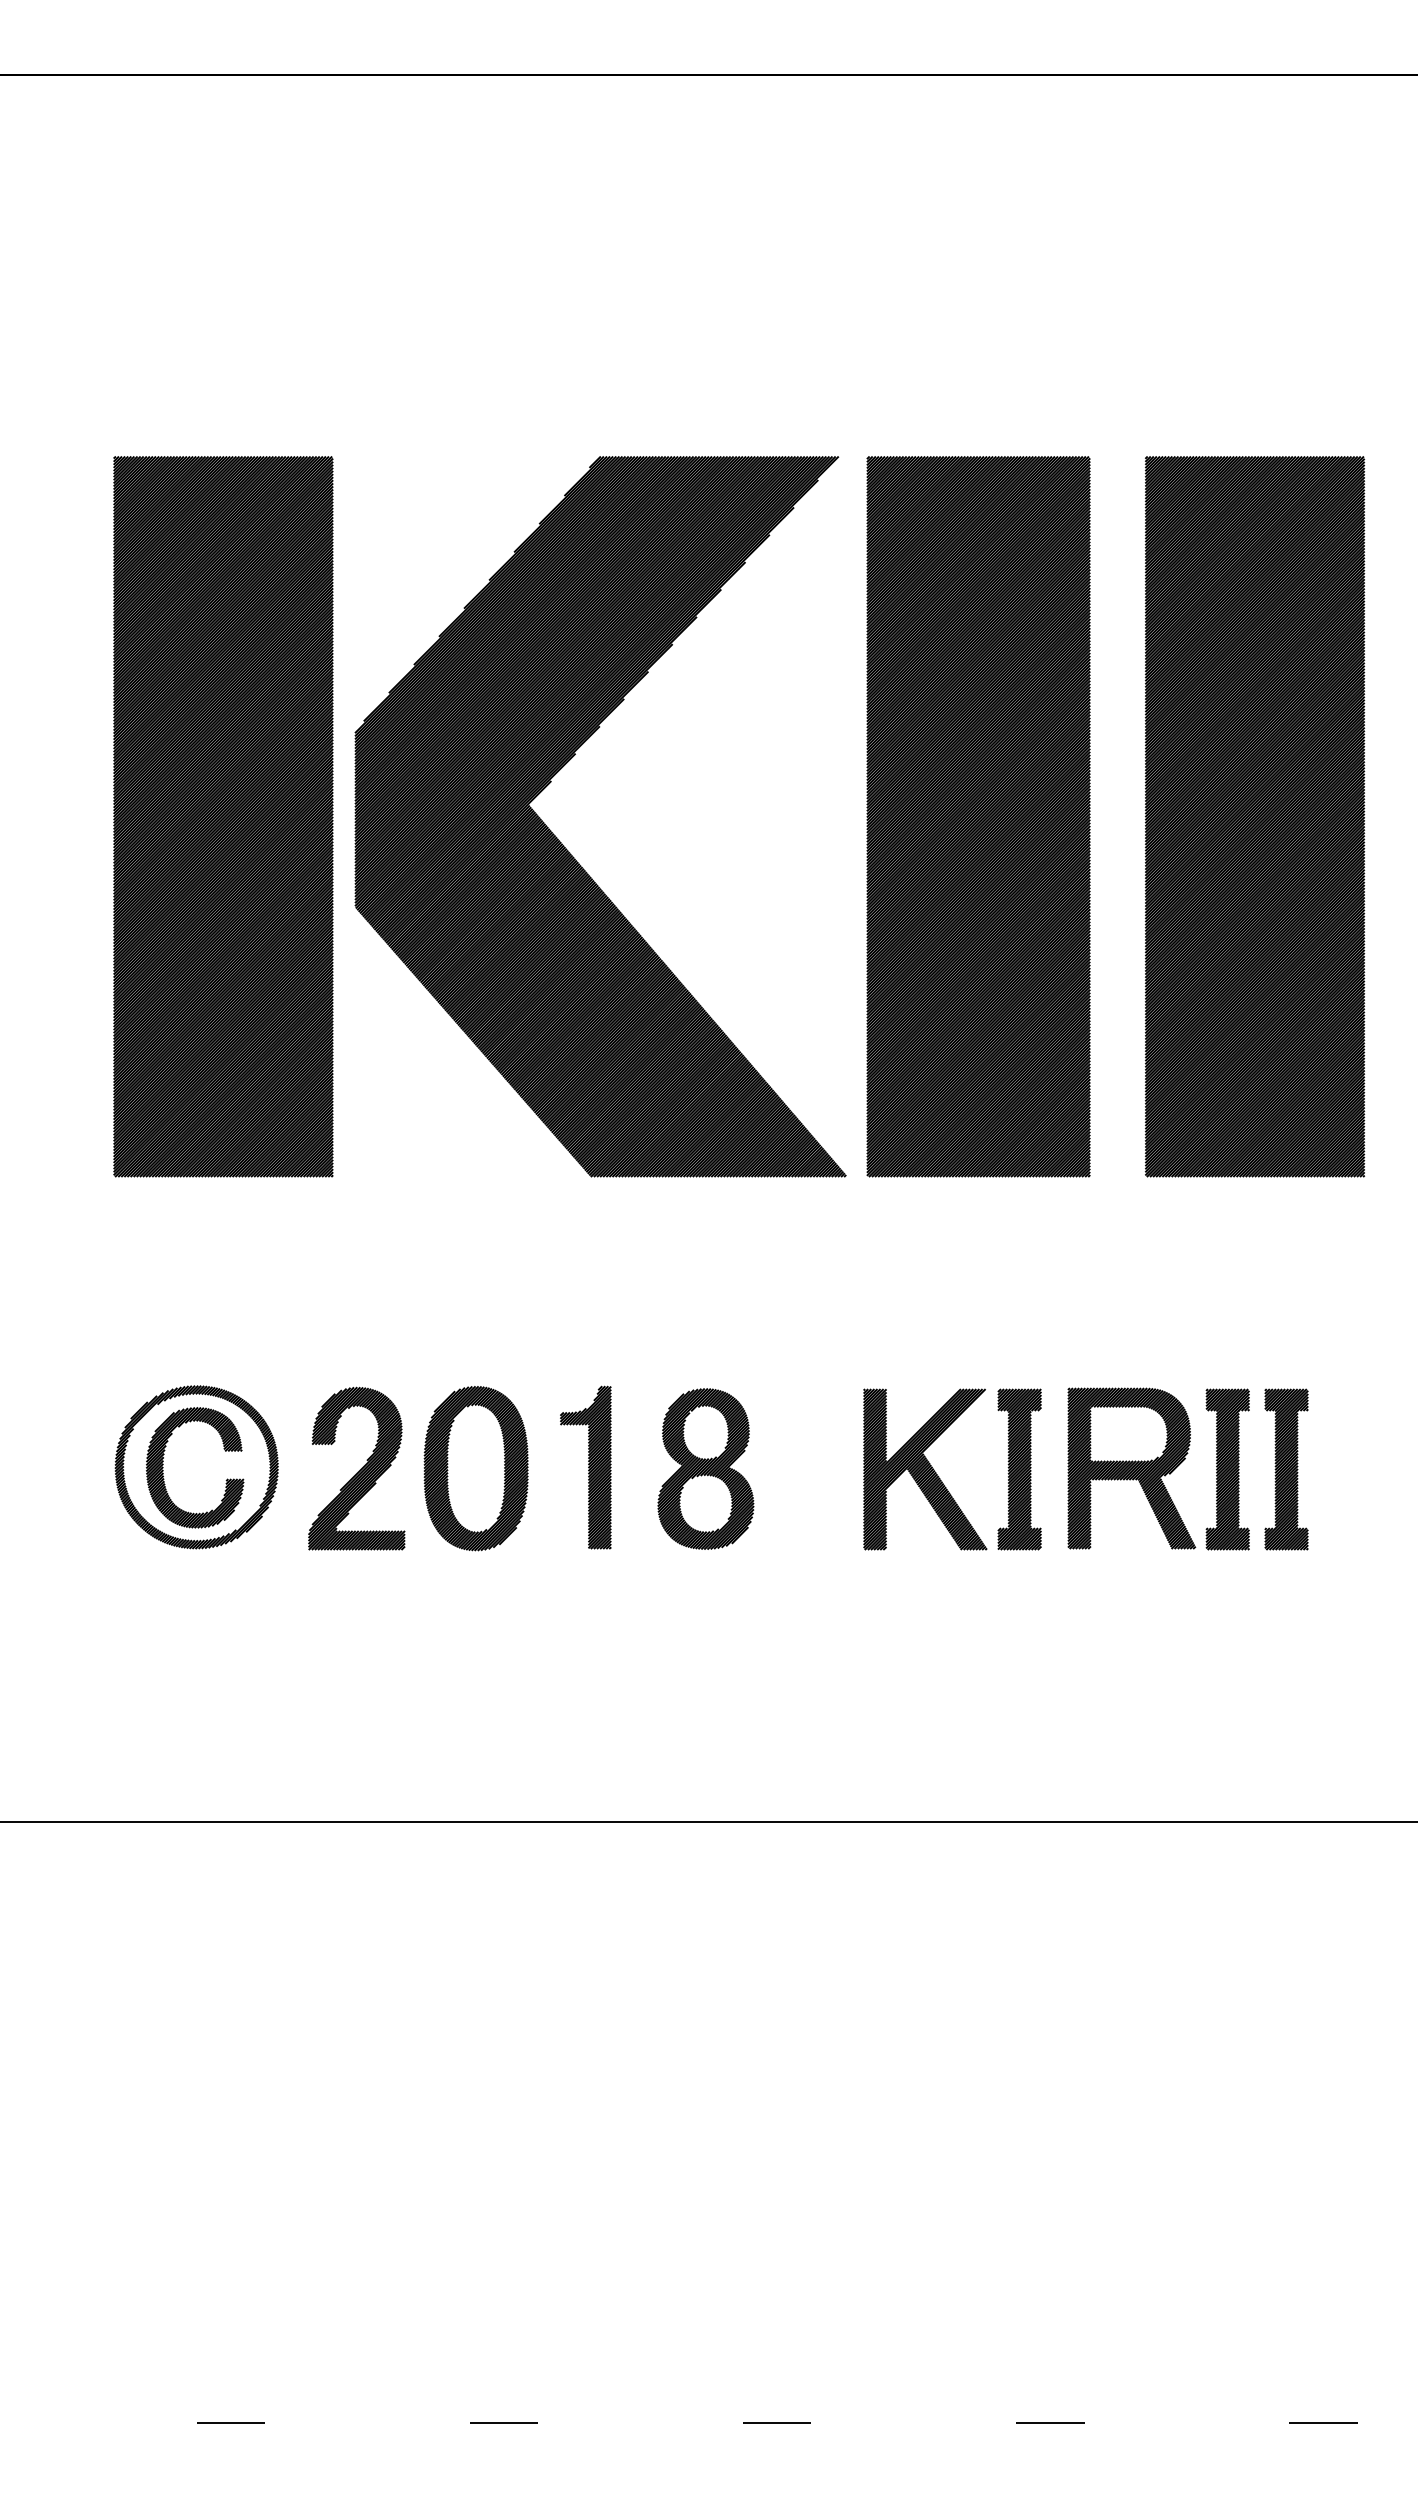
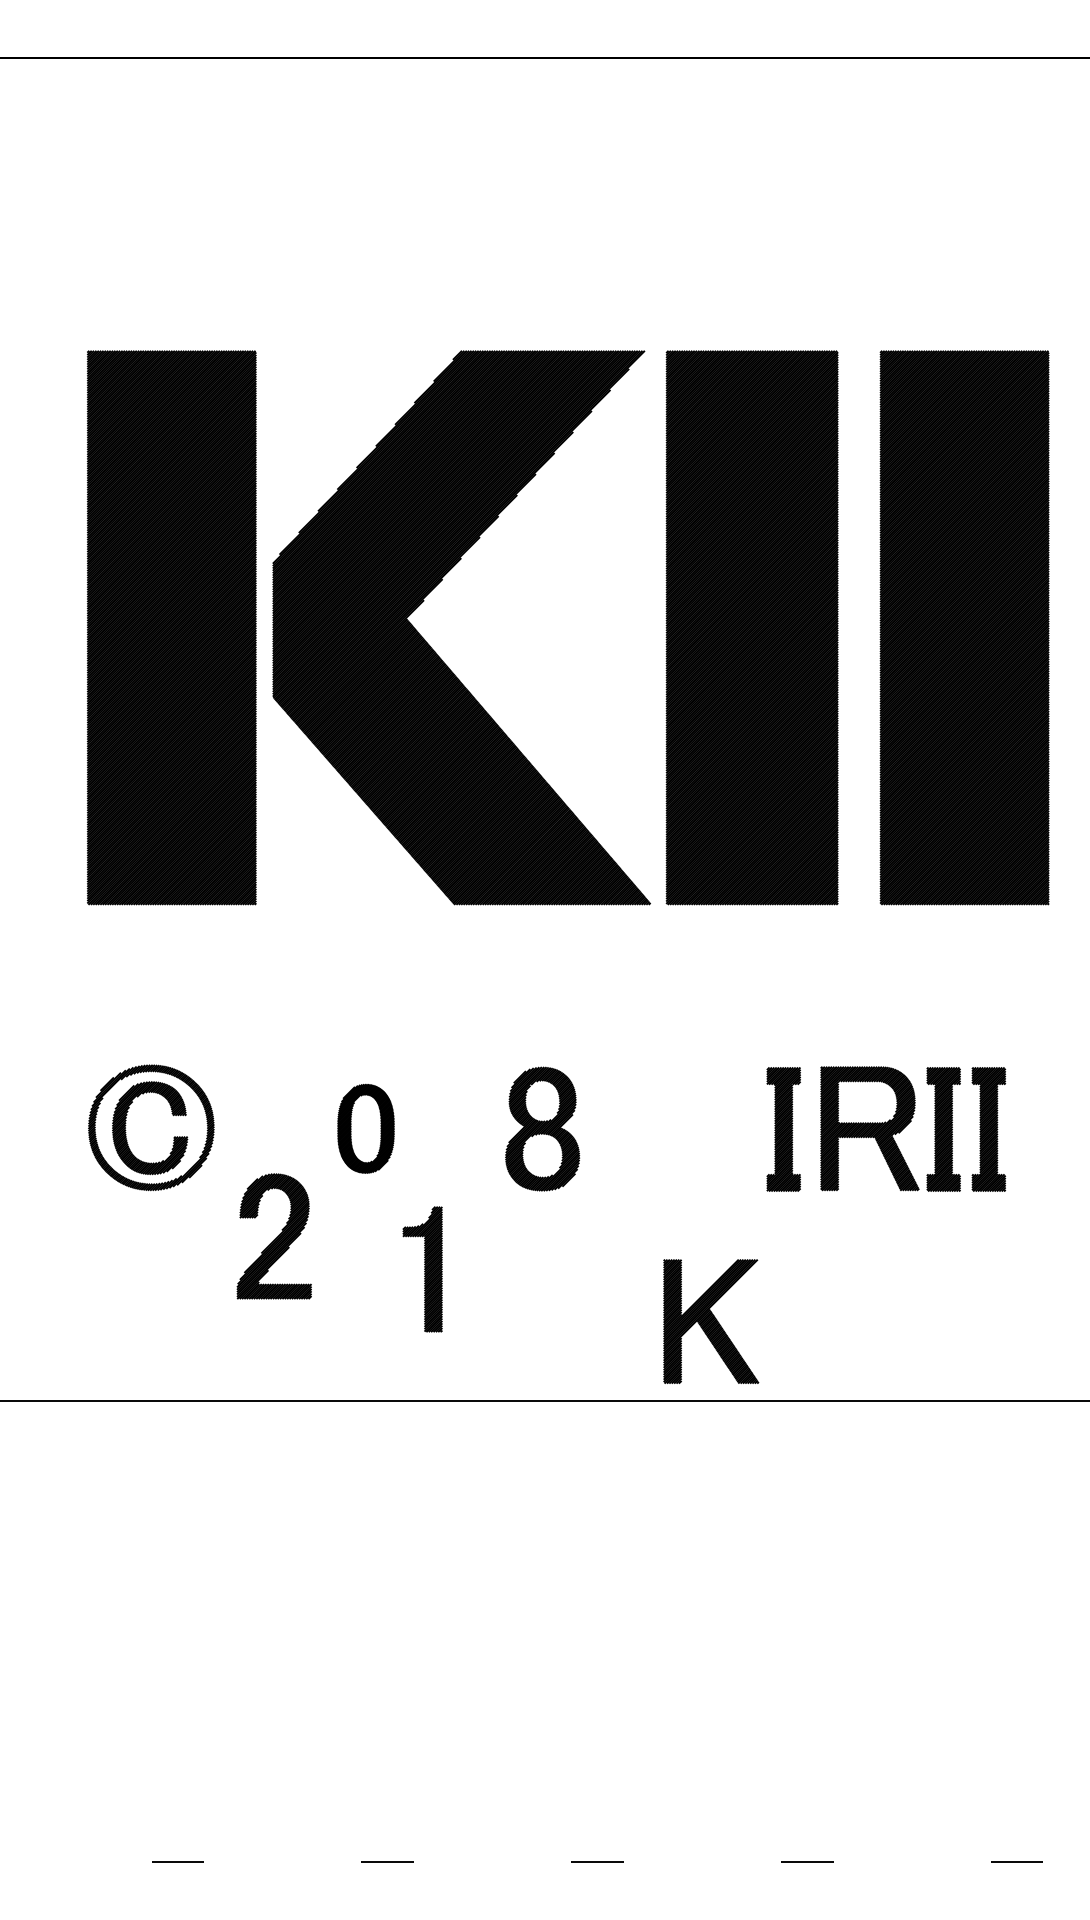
part: (585, 1467) -> (422, 1269), moved
part: (356, 1468) -> (274, 1236), moved
part: (475, 1468) -> (365, 1128), size x0.7
part: (925, 1469) -> (711, 1321), moved

